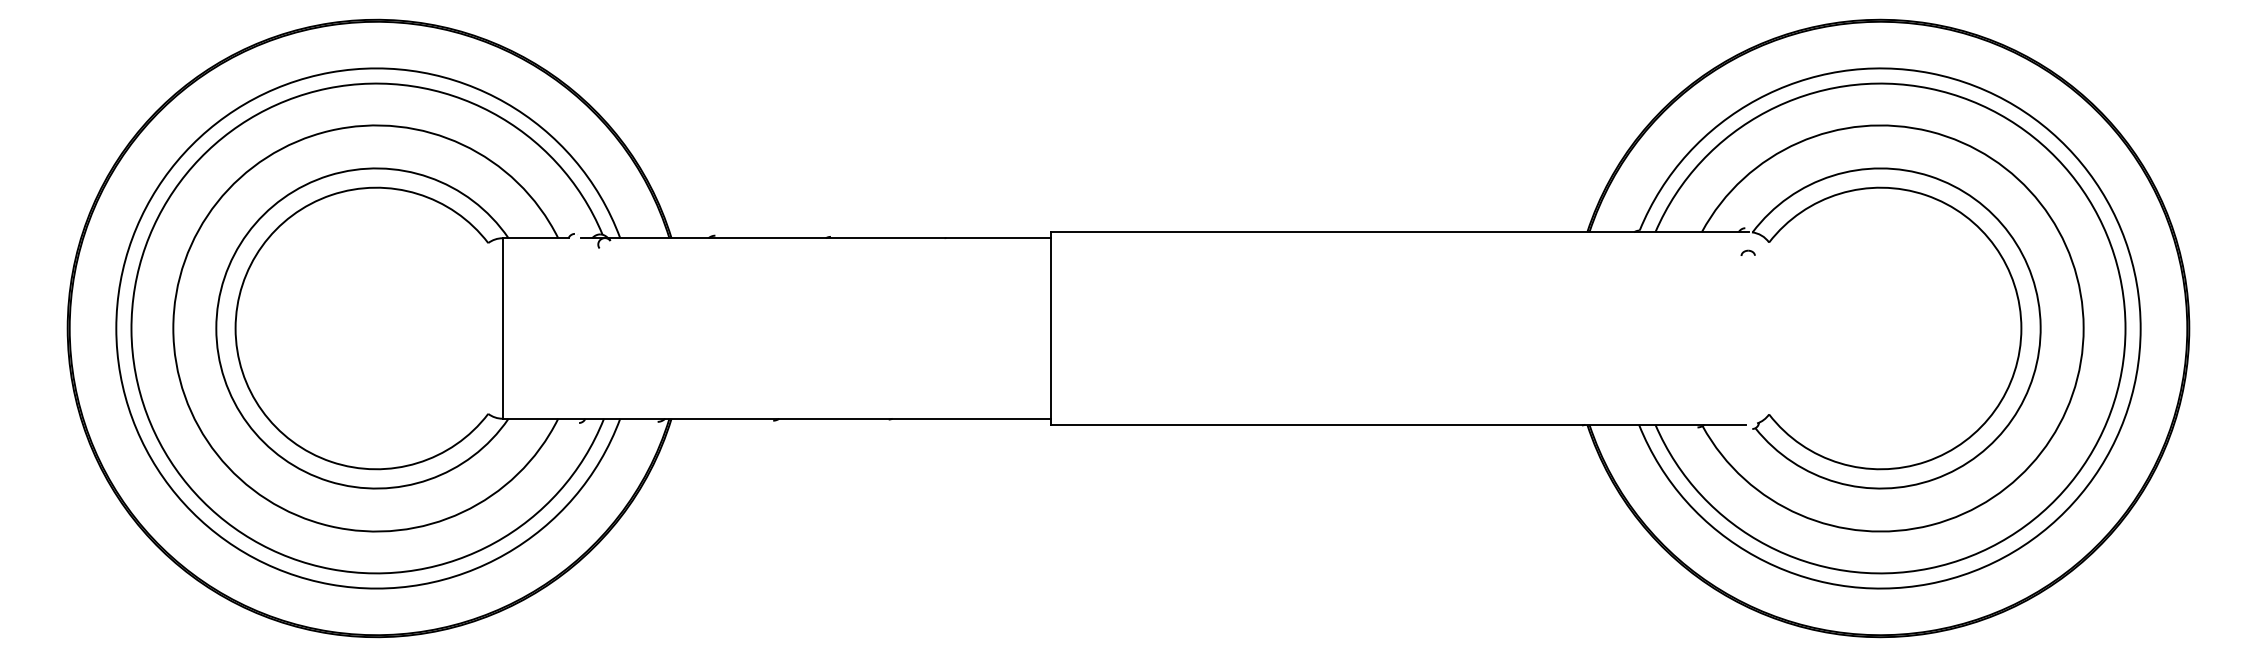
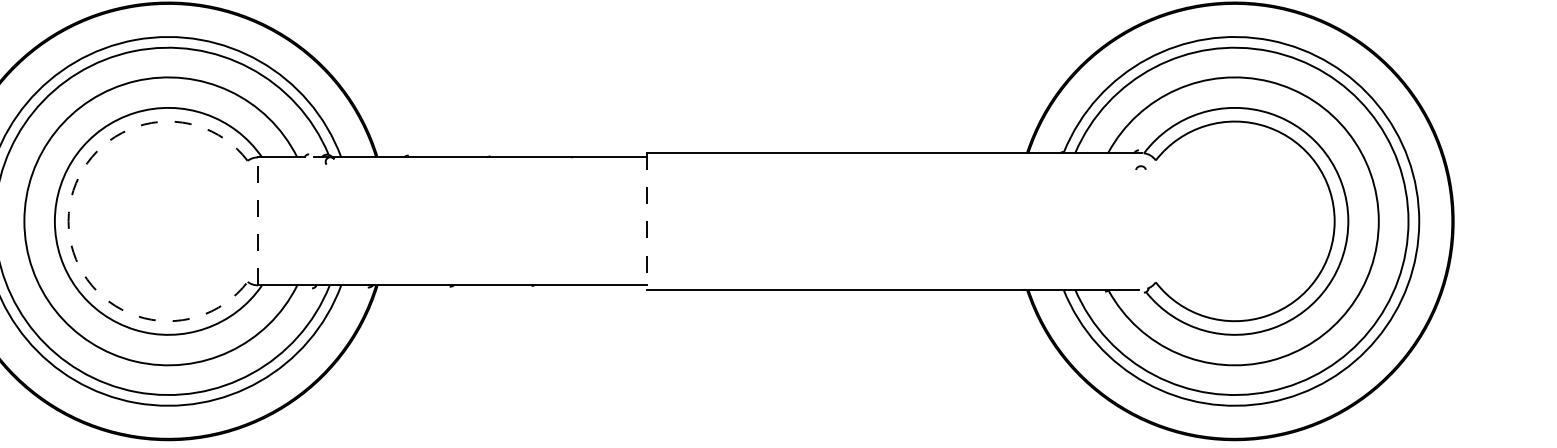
arc: (235, 328) -> (68, 221), solid -> dashed
line: (502, 328) -> (257, 221), solid -> dashed
line: (1051, 329) -> (647, 222), solid -> dashed

